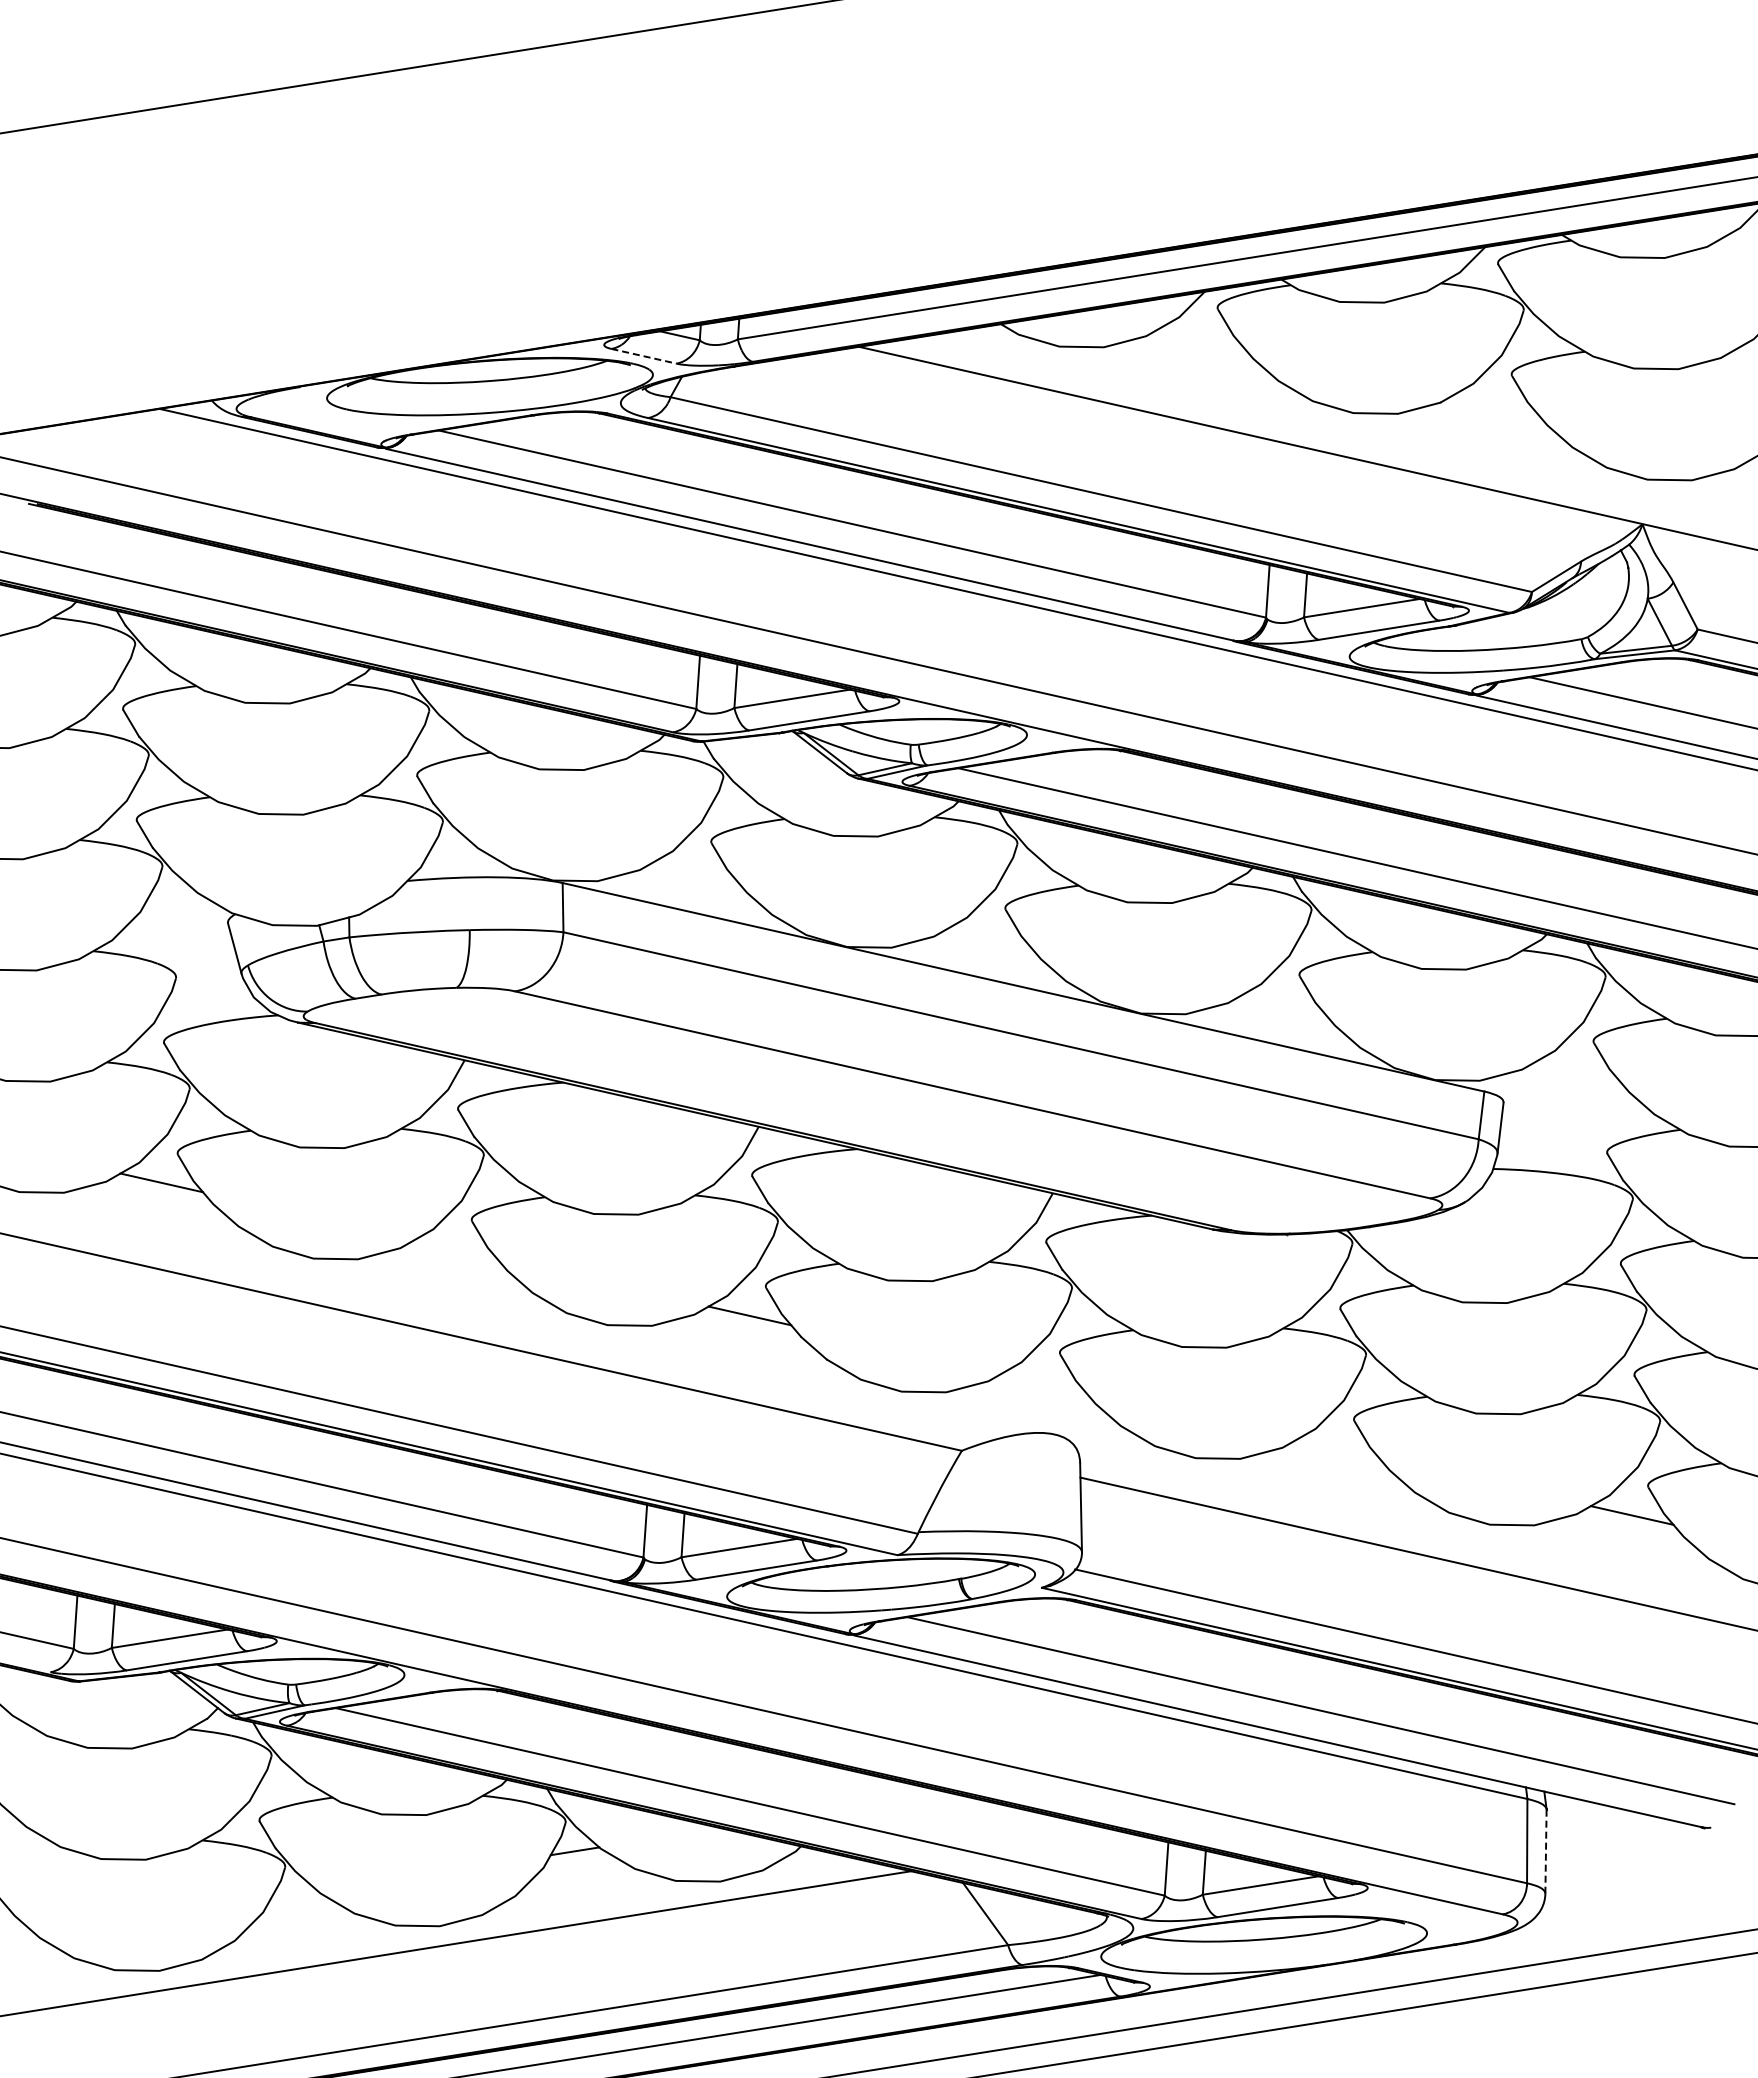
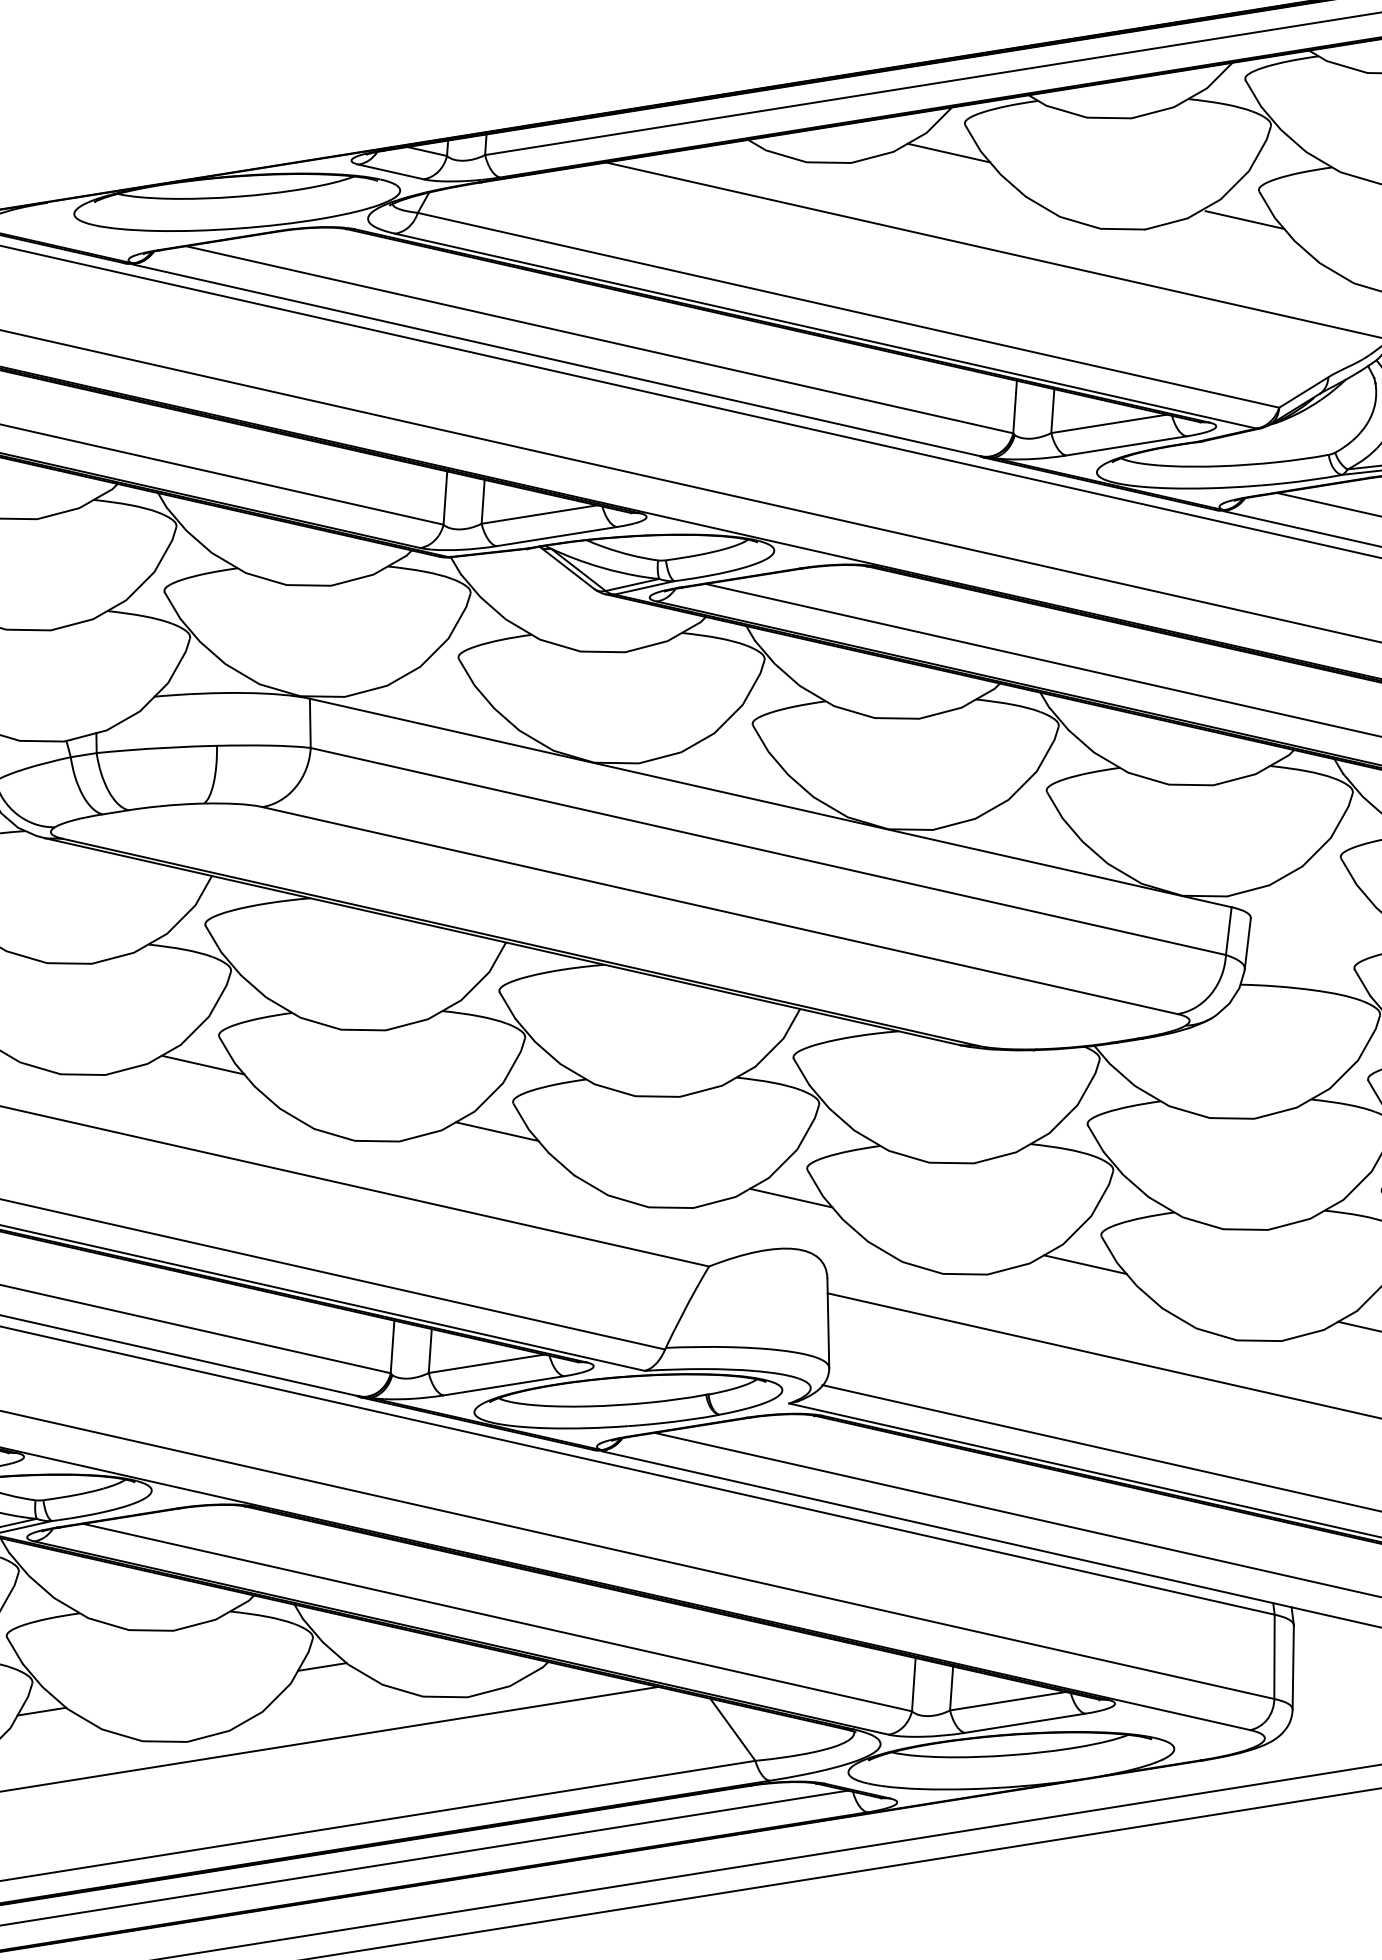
line: (1201, 337) -> (948, 153), added
line: (644, 356) -> (391, 172), dashed -> solid
line: (1497, 404) -> (1244, 220), added
line: (455, 1249) -> (202, 1065), added
line: (1043, 1382) -> (790, 1198), added
line: (1337, 1448) -> (1084, 1264), added
line: (1545, 1851) -> (1292, 1667), dashed -> solid
line: (294, 1895) -> (41, 1711), added

